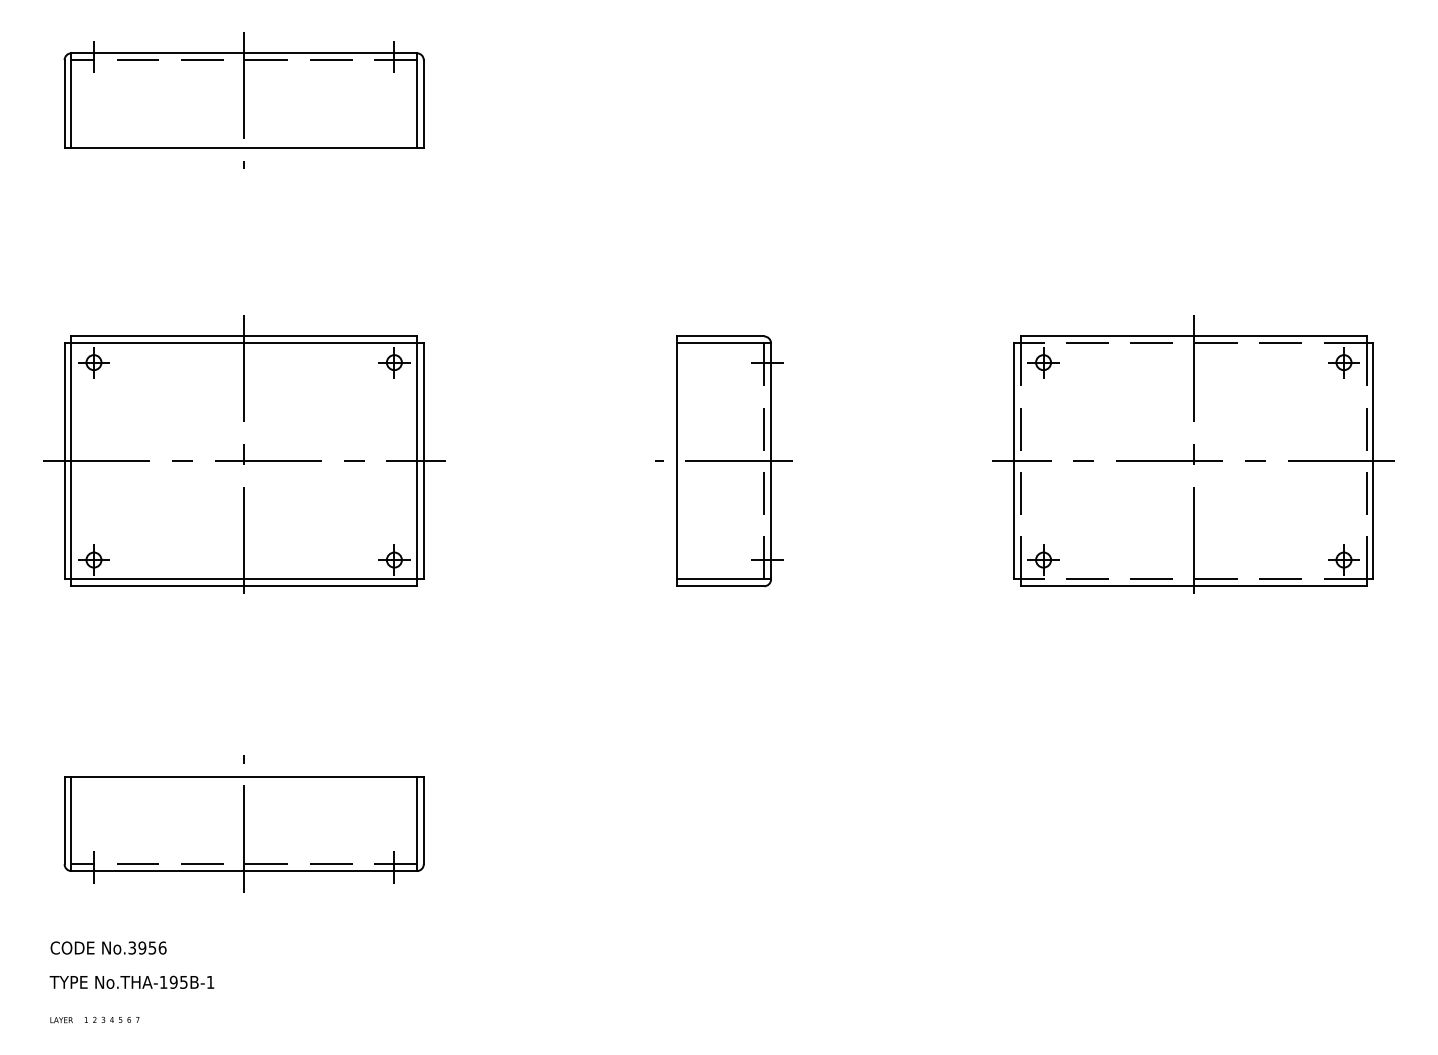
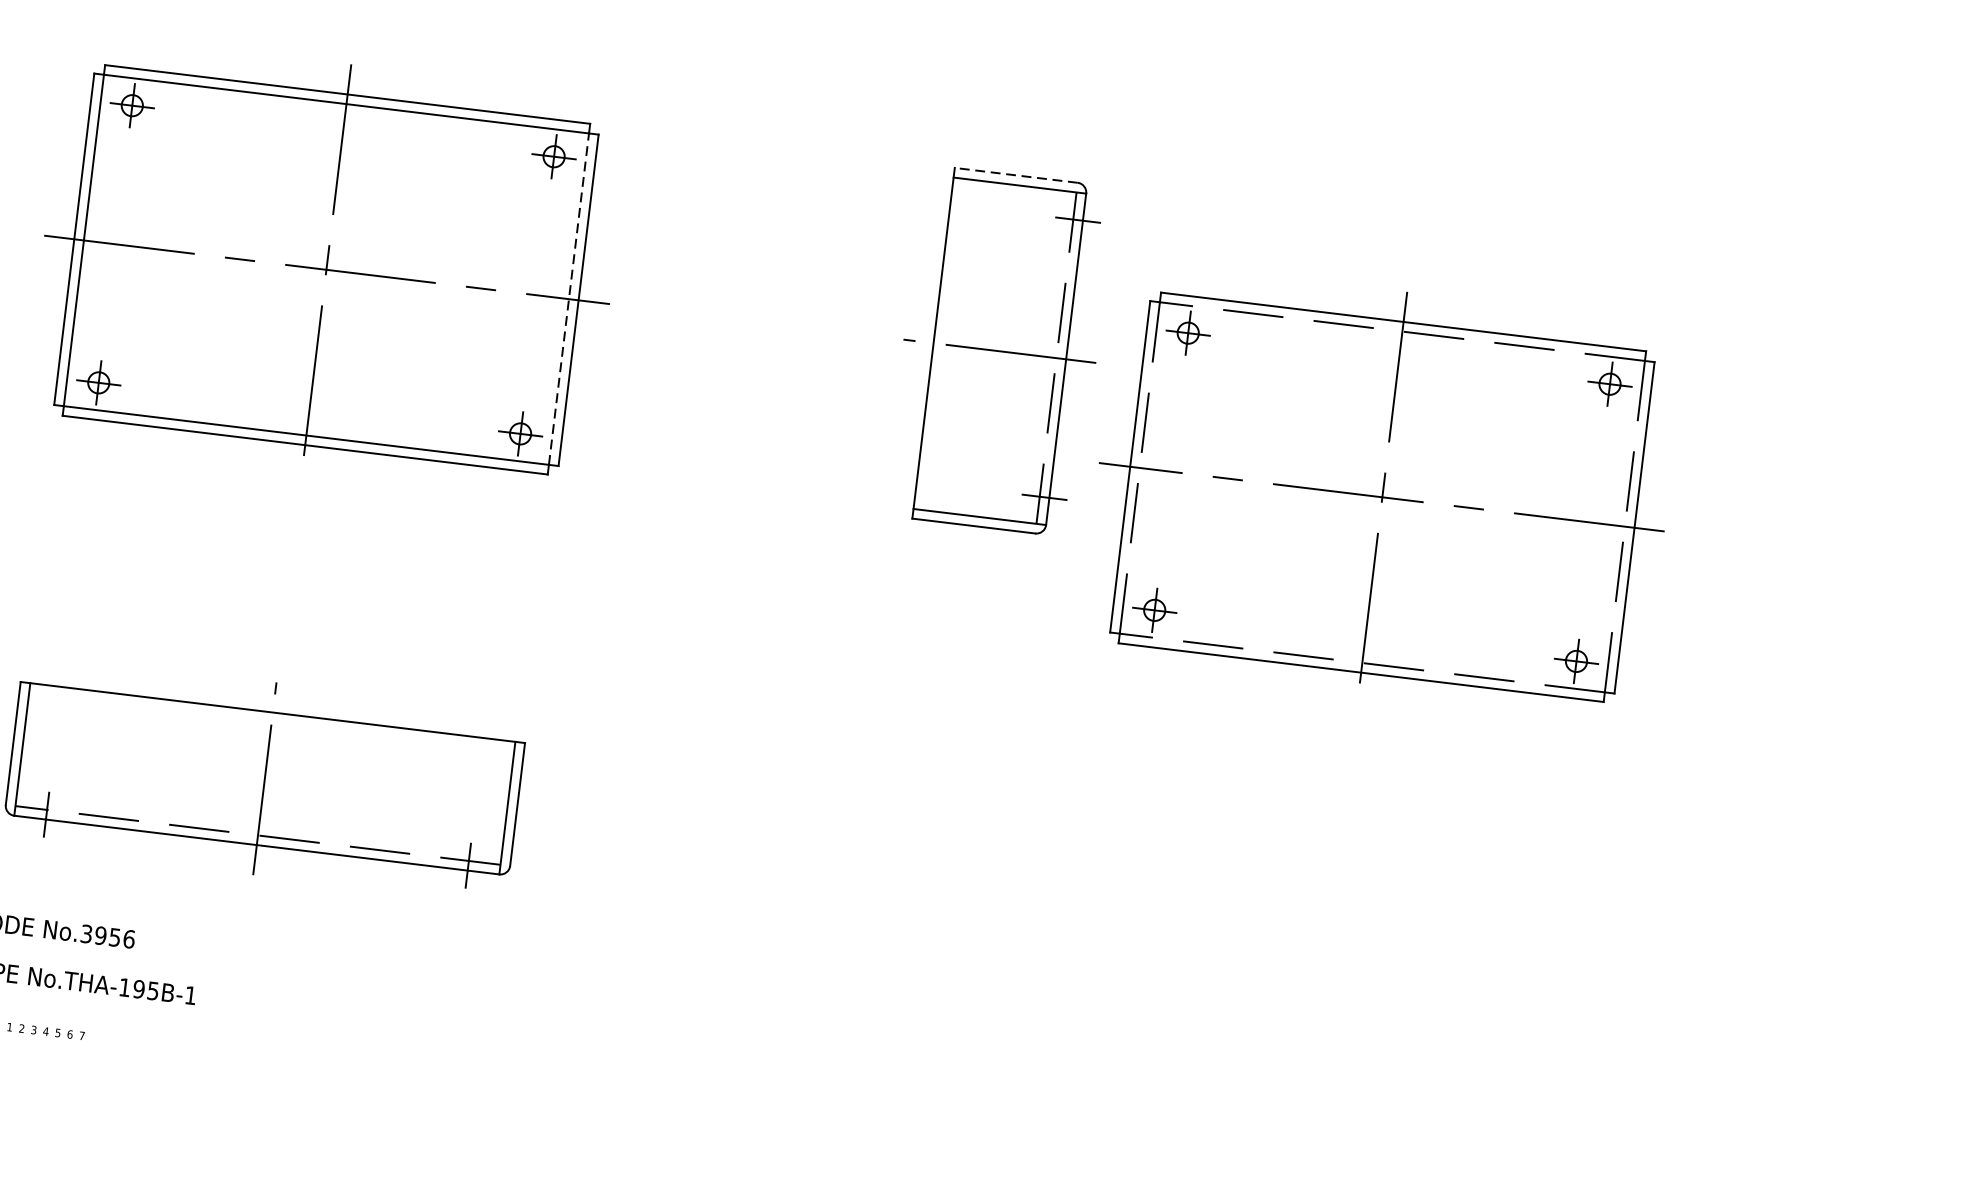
line: (720, 336) -> (1016, 175), solid -> dashed
part: (1193, 454) -> (1383, 487), moved
line: (416, 460) -> (568, 297), solid -> dashed

